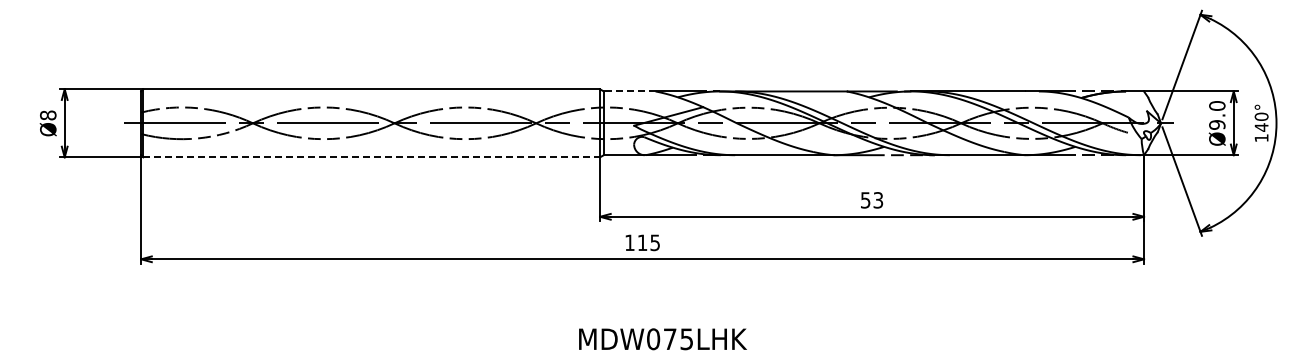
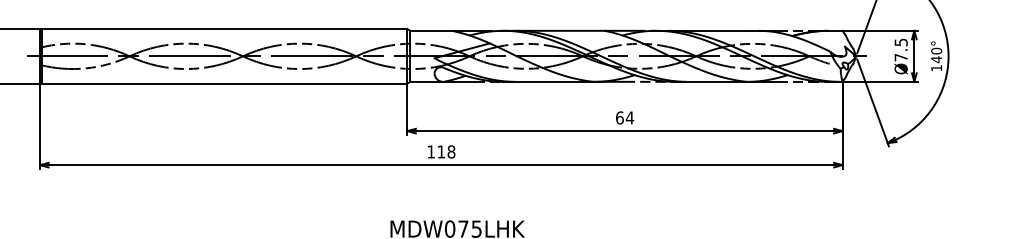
line: (629, 91) -> (430, 30), dashed -> solid
text: (1217, 115) -> (901, 50), Ø9.0 -> Ø7.5
line: (372, 157) -> (225, 83), dashed -> solid
text: (871, 200) -> (624, 118), 53 -> 64
text: (655, 242) -> (451, 151), 115 -> 118

